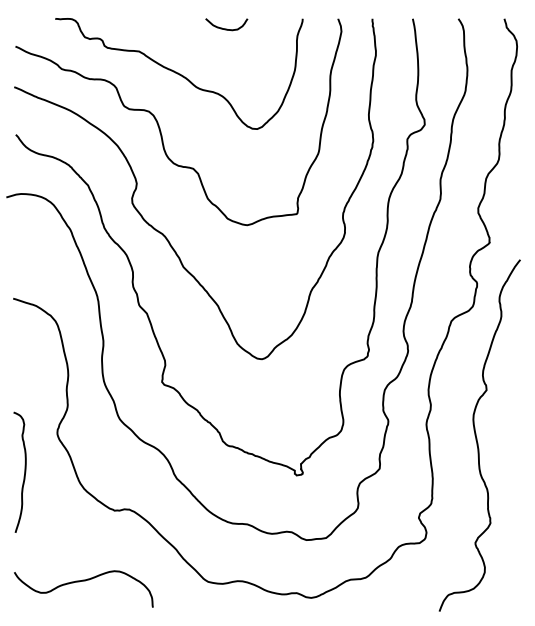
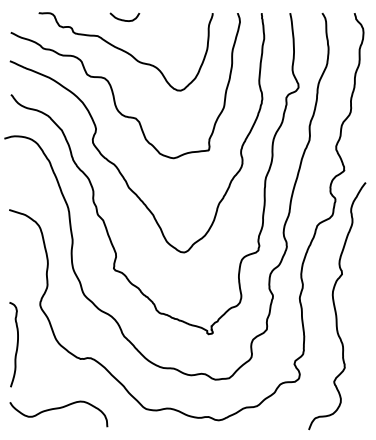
curve: (226, 28) -> (124, 19), moved
curve: (24, 471) -> (17, 344), moved

